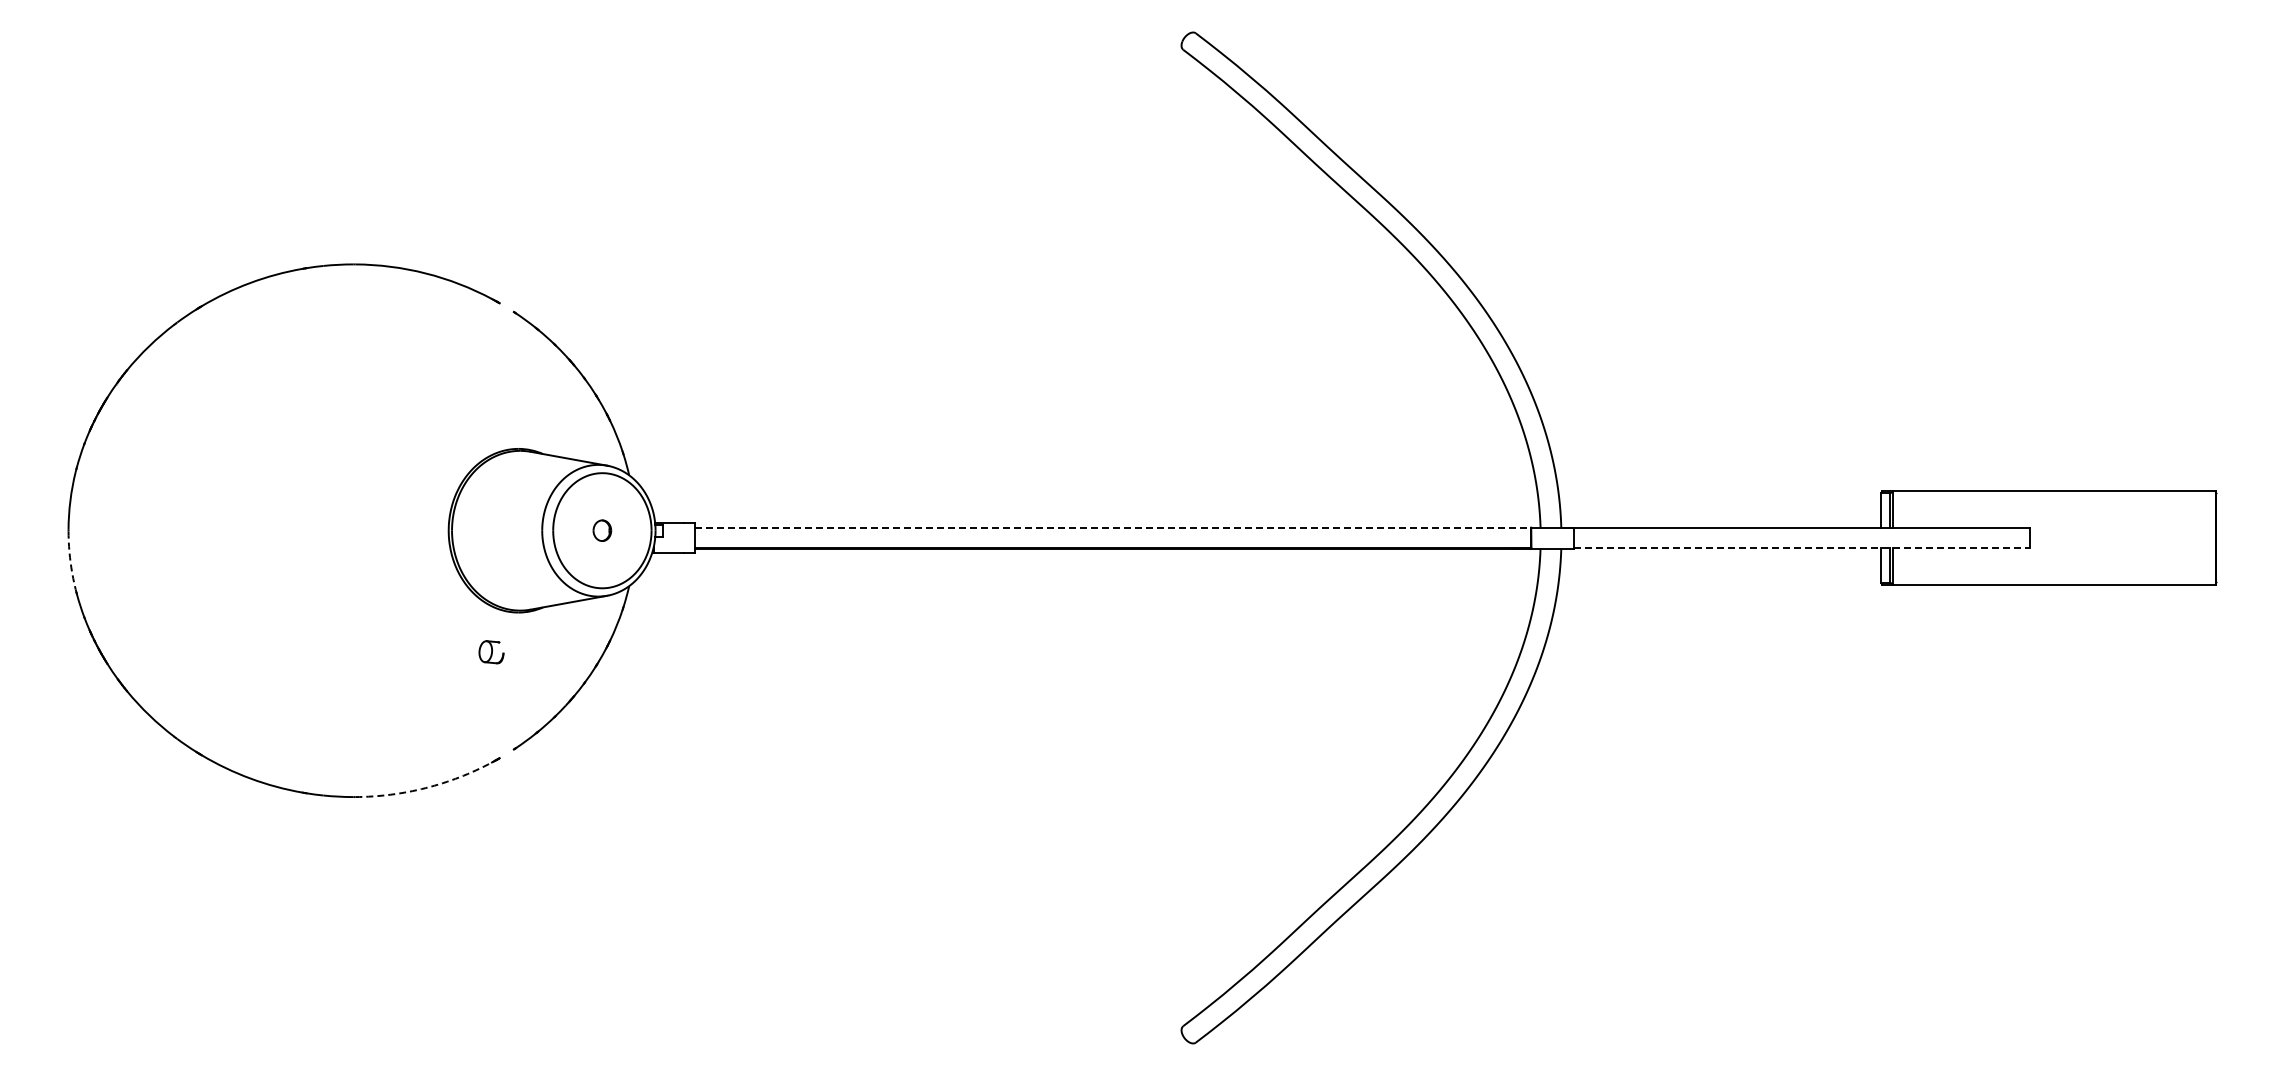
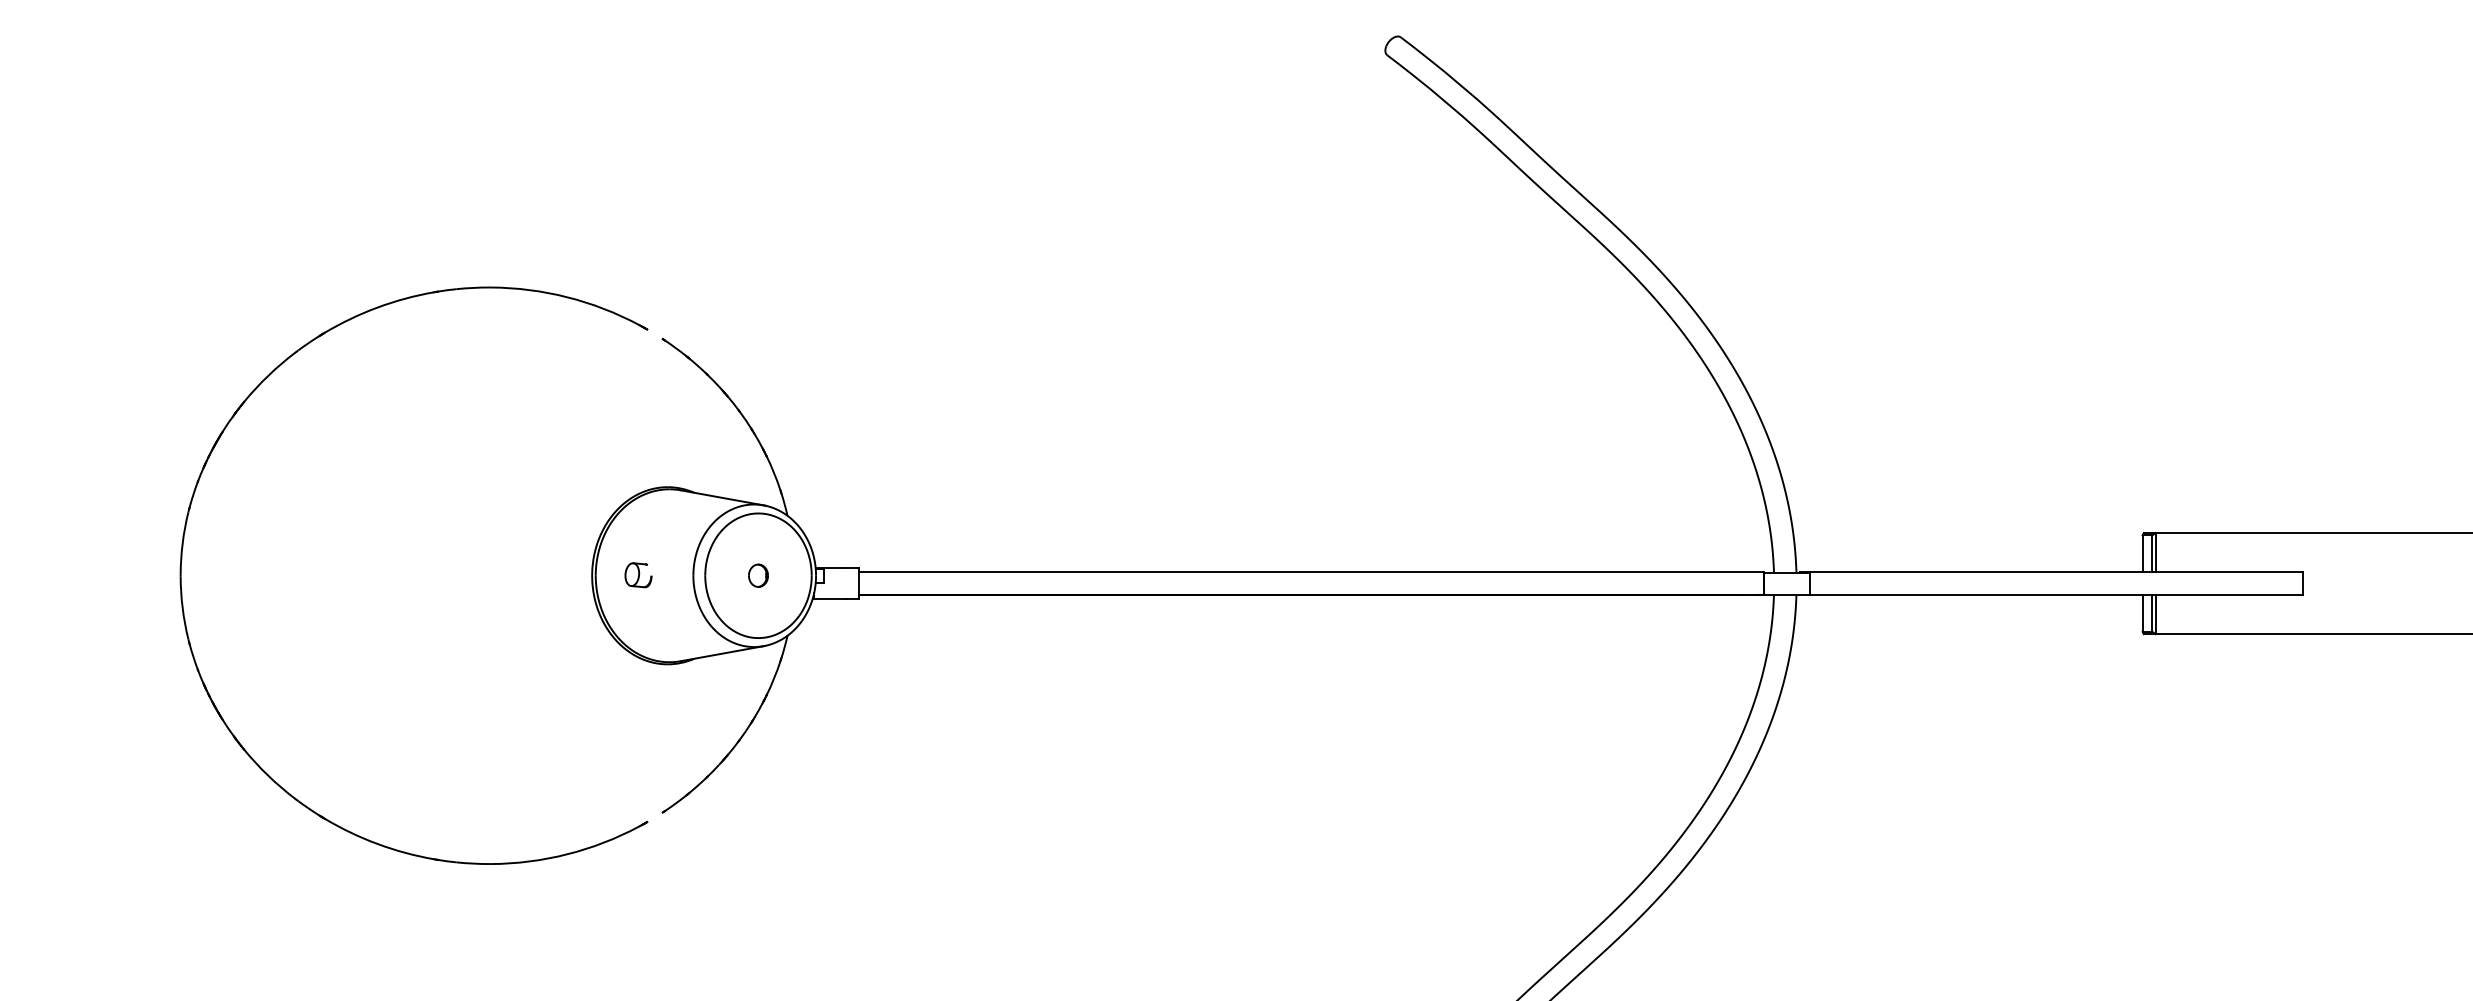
line: (1113, 527) -> (1311, 572), dashed -> solid
line: (1802, 548) -> (2057, 595), dashed -> solid
arc: (70, 560) -> (182, 607), dashed -> solid
part: (491, 652) -> (638, 575), moved
arc: (425, 788) -> (567, 854), dashed -> solid

